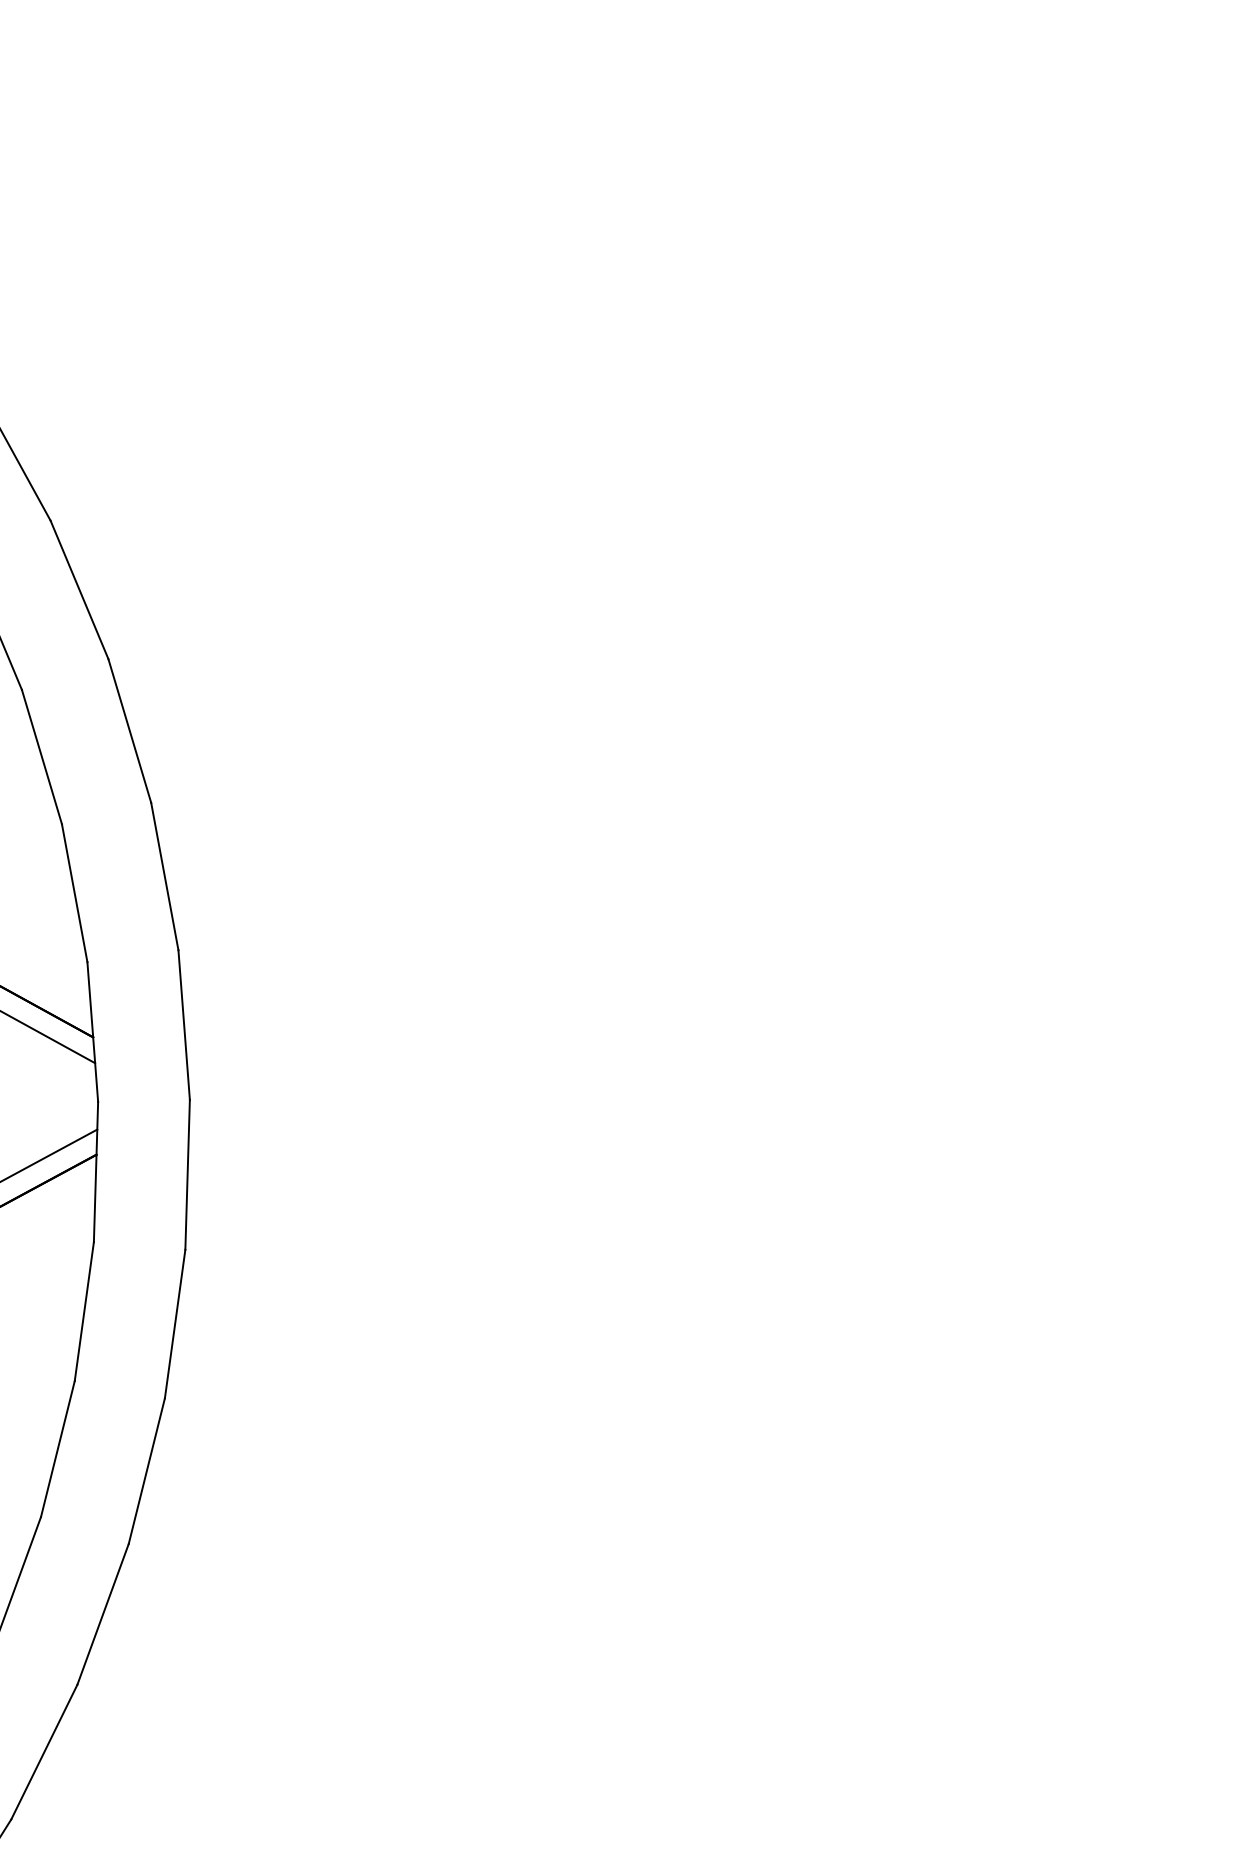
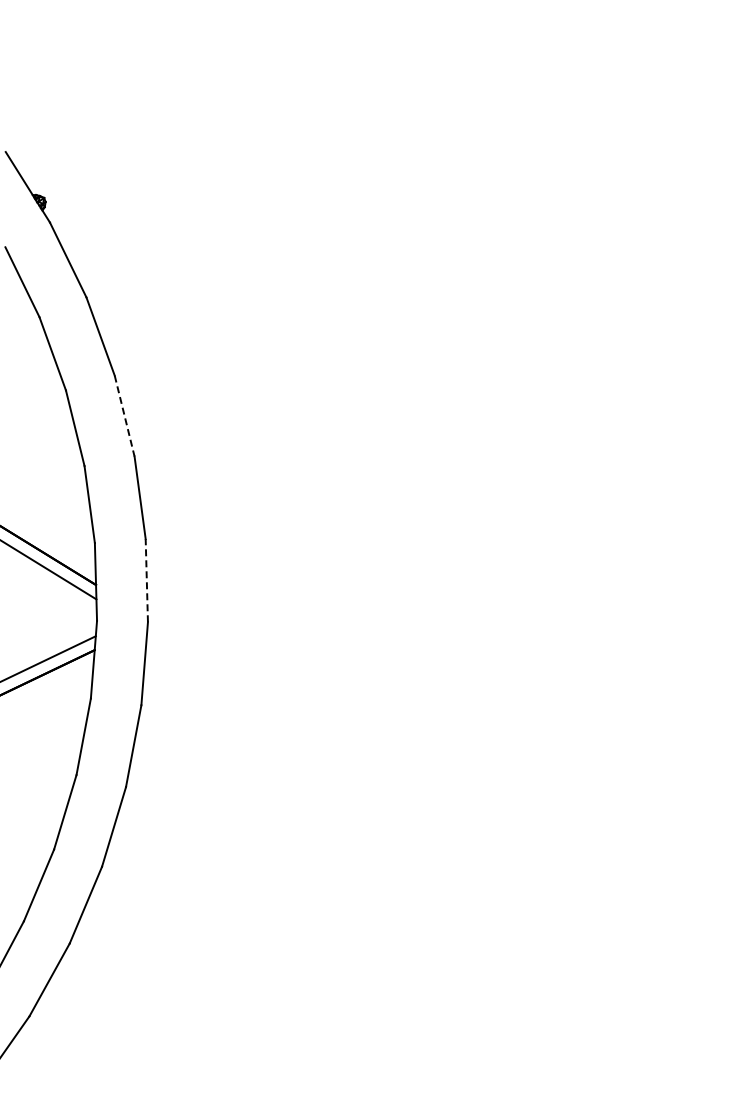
line: (129, 731) -> (124, 416), solid -> dashed
line: (183, 1024) -> (146, 580), solid -> dashed

